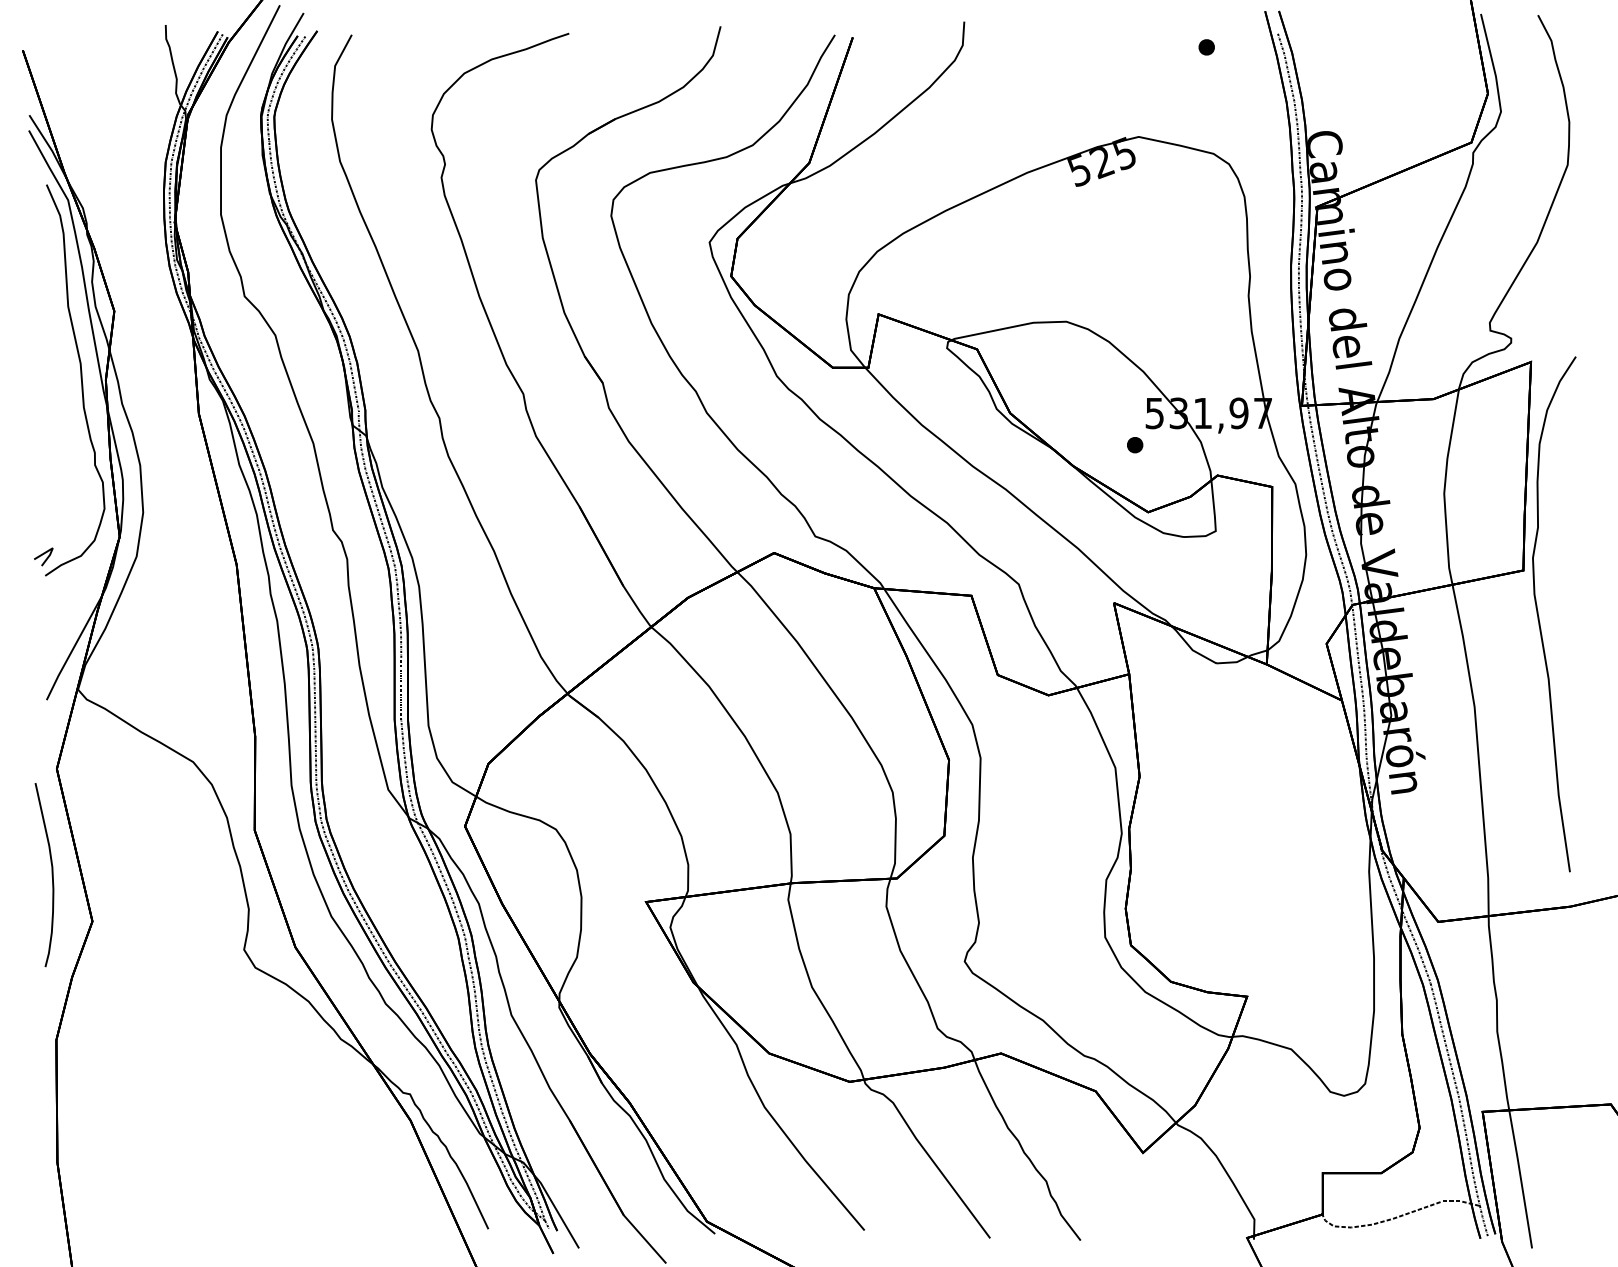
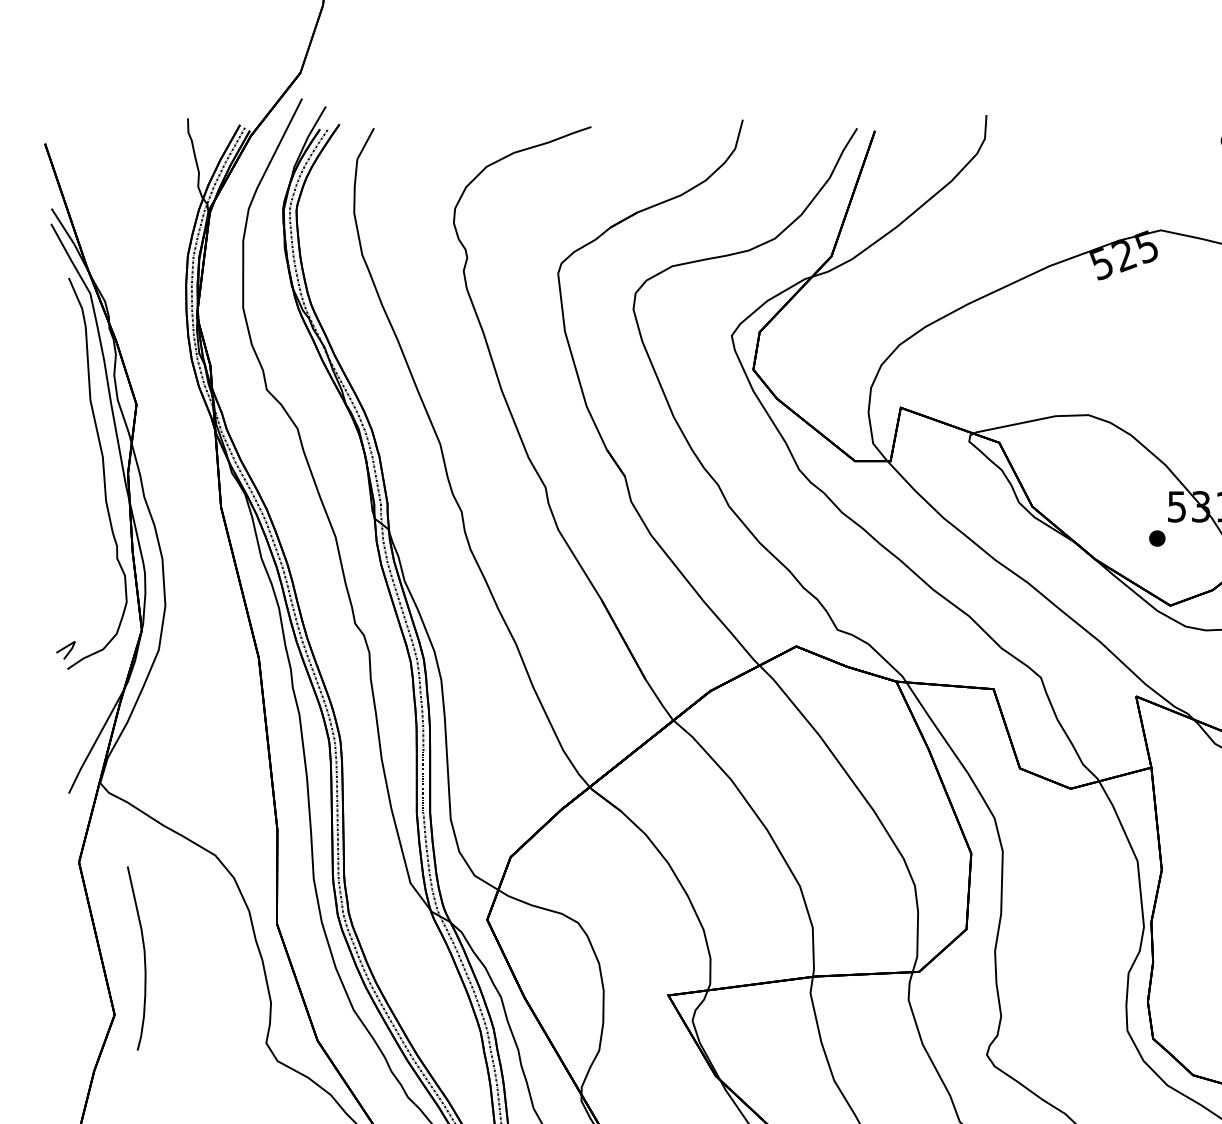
curve: (51, 875) -> (143, 958), moved

